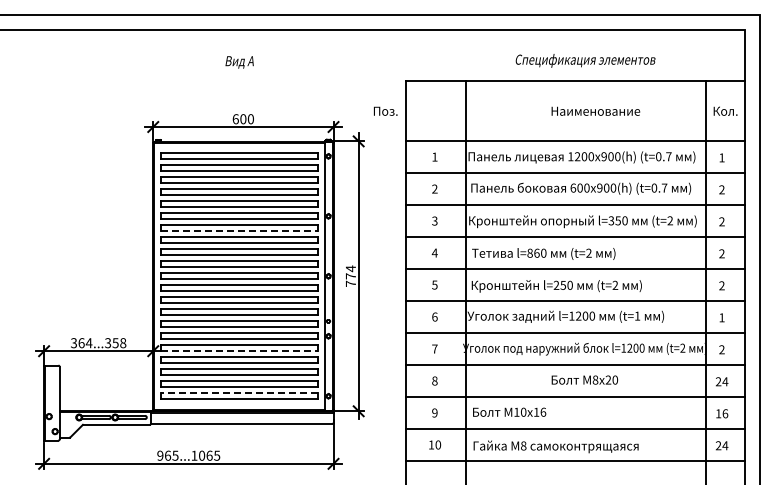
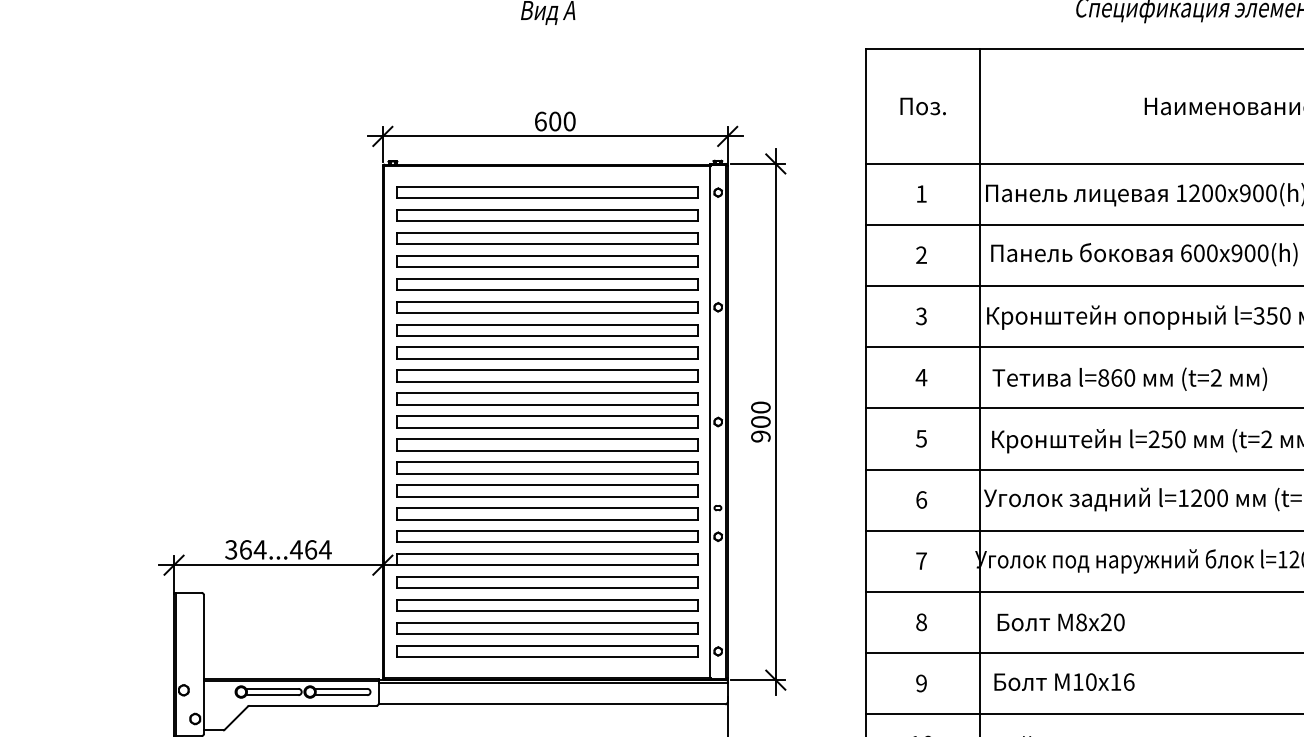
text: (385, 110) -> (922, 104), moved
line: (239, 231) -> (547, 336), dashed -> solid
text: (350, 275) -> (760, 420), 774 -> 900
text: (115, 343) -> (310, 550), 364...358 -> 364...464
line: (239, 351) -> (547, 565), dashed -> solid
text: (584, 379) -> (1060, 621), moved
line: (239, 393) -> (547, 646), dashed -> solid

